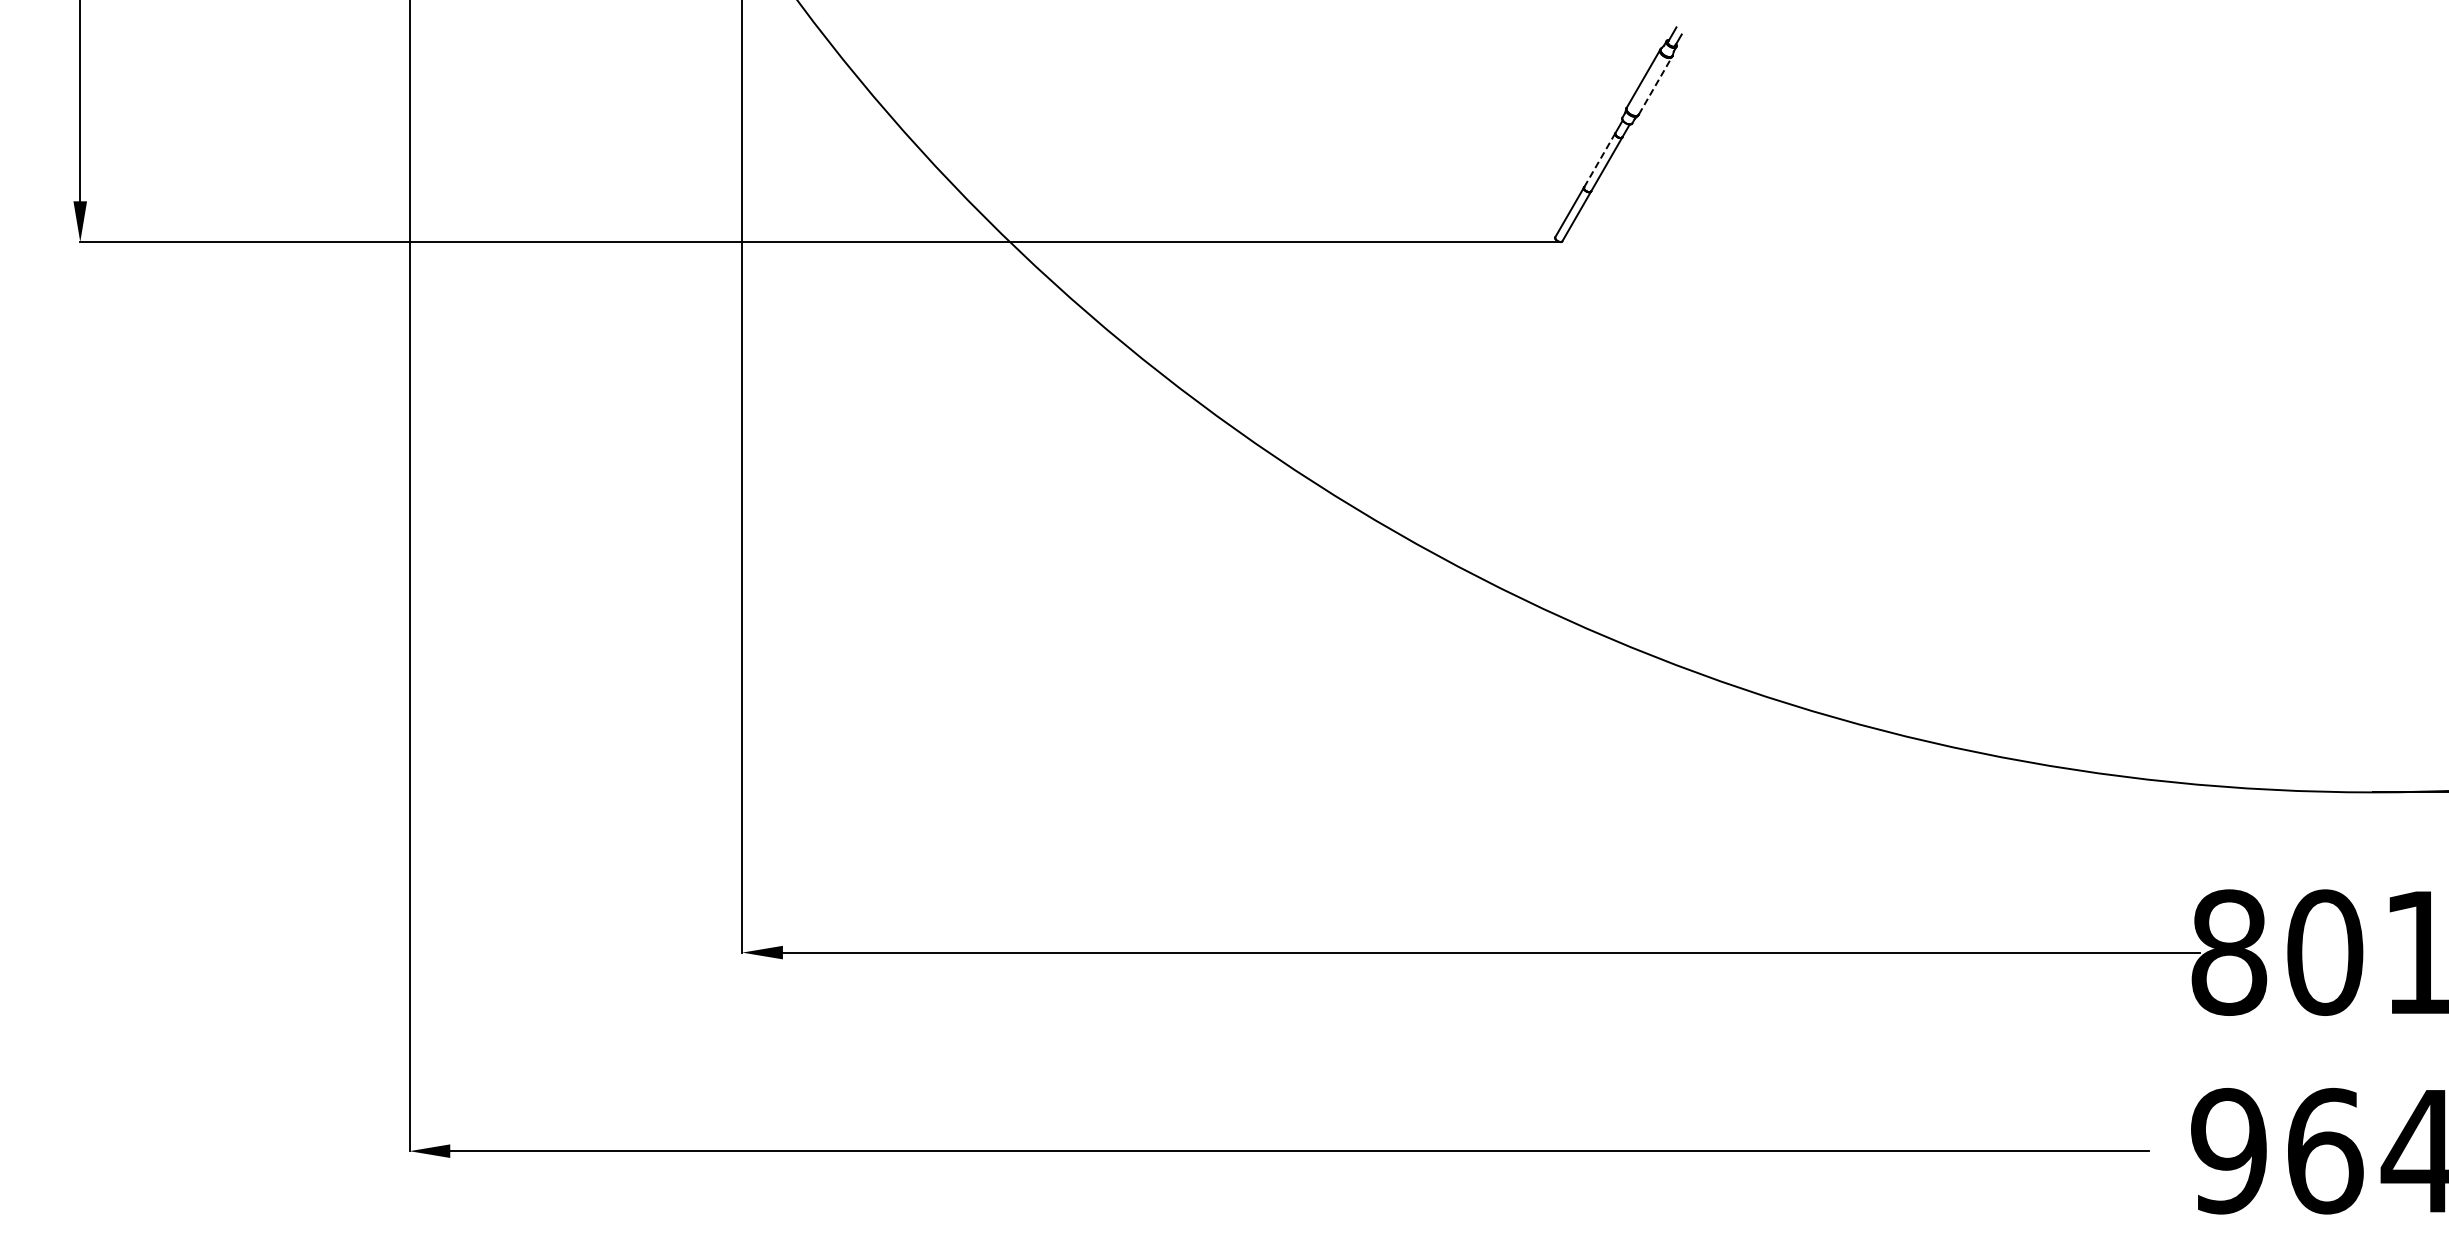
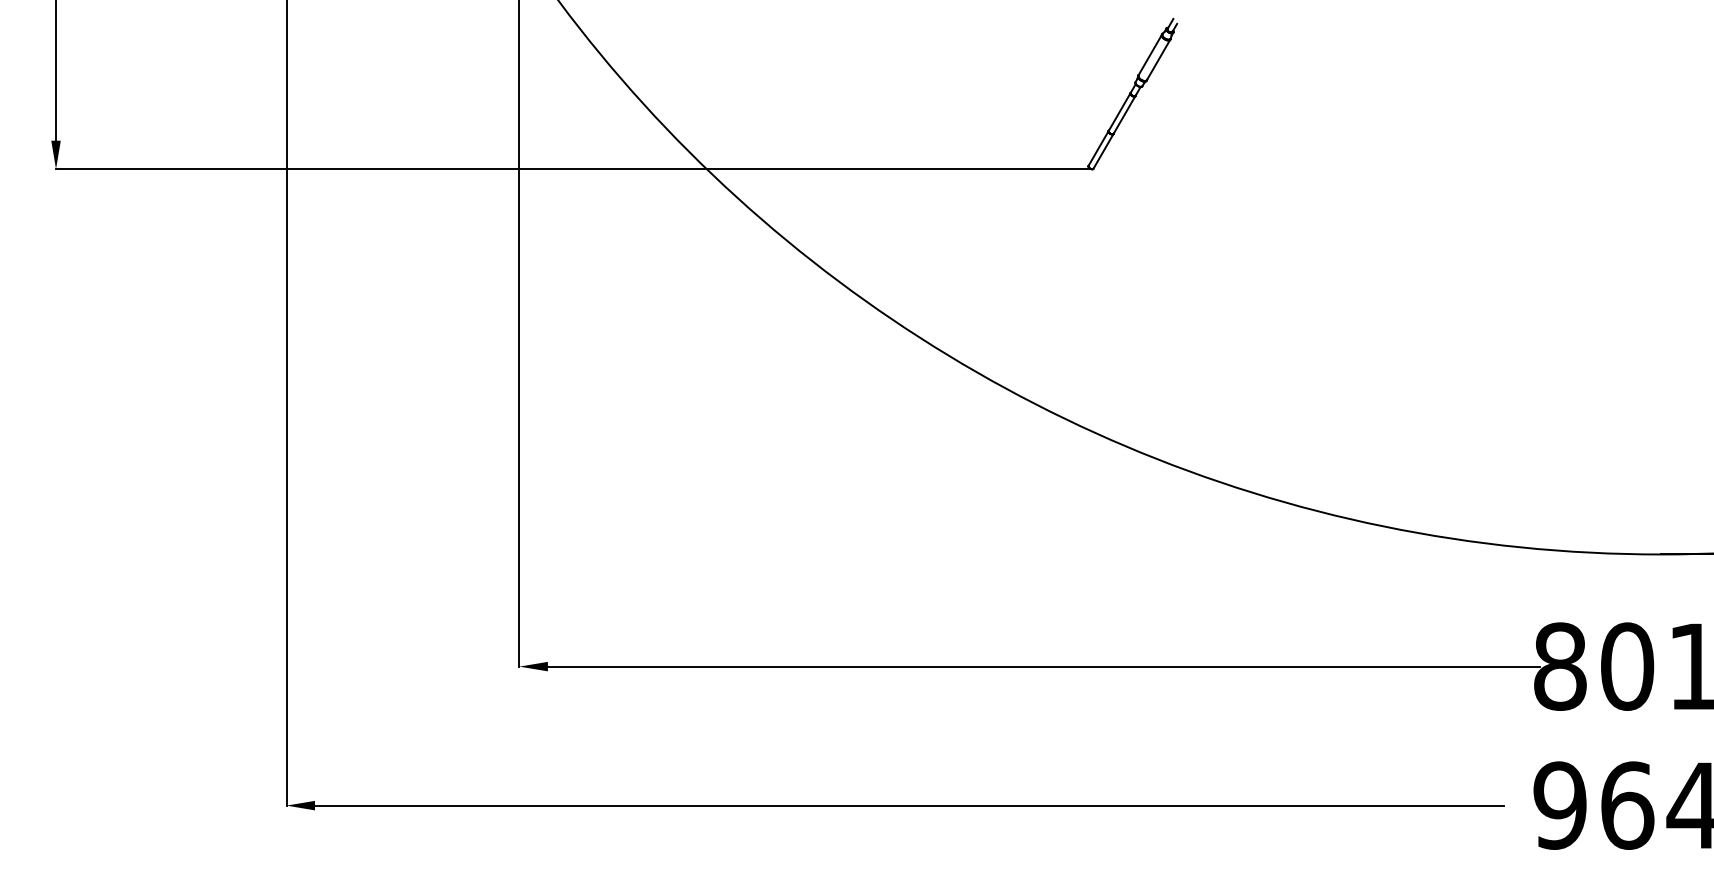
line: (1655, 85) -> (1158, 59), dashed -> solid
line: (1599, 160) -> (1119, 112), dashed -> solid

